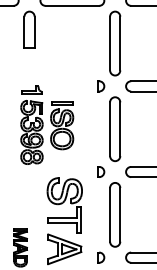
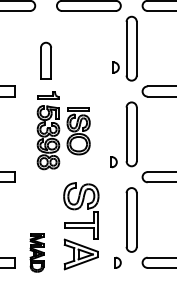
part: (28, 29) -> (45, 60), moved
part: (100, 86) -> (115, 67), moved
part: (100, 172) -> (113, 162), moved

